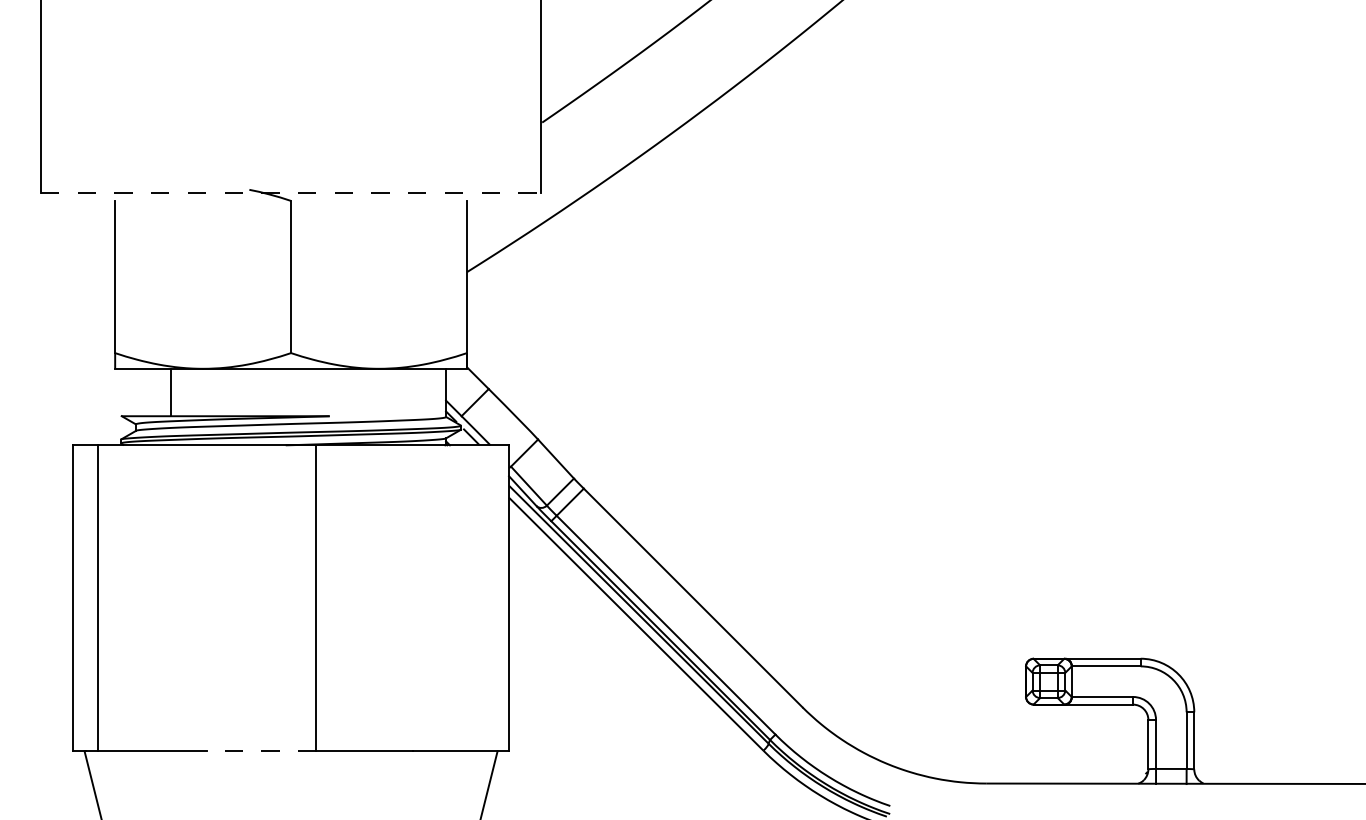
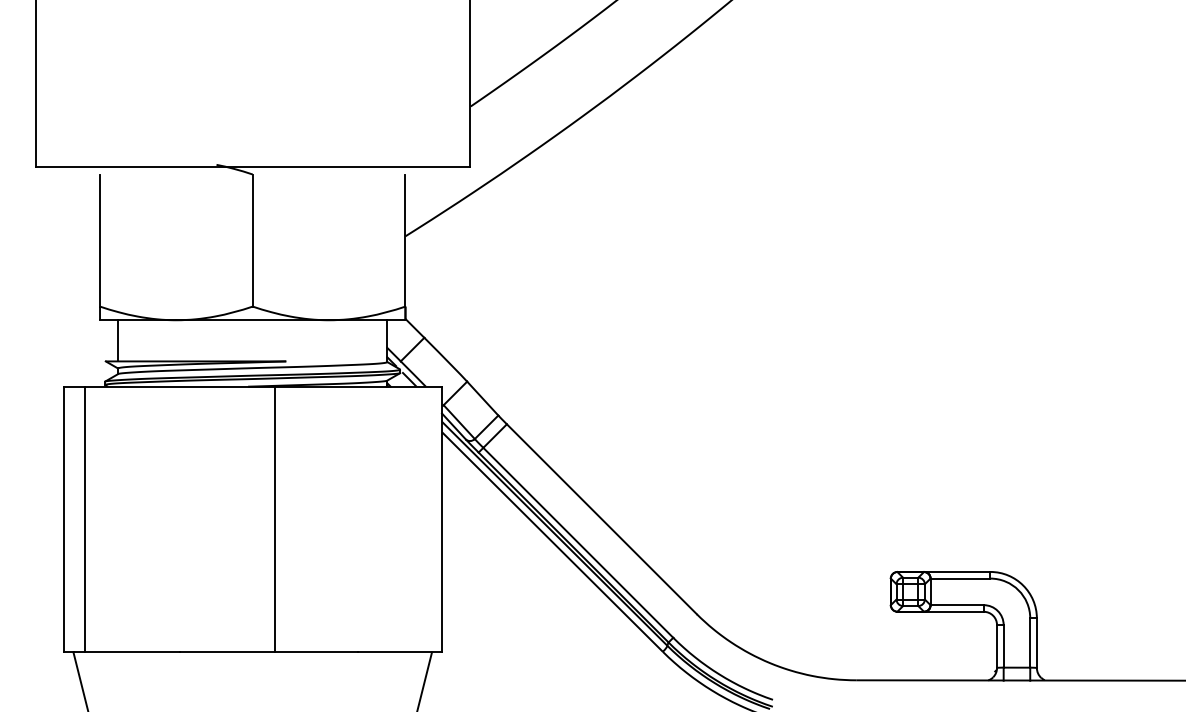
line: (291, 192) -> (253, 167), dashed -> solid
line: (171, 392) -> (118, 340), moved
line: (261, 751) -> (227, 652), dashed -> solid

